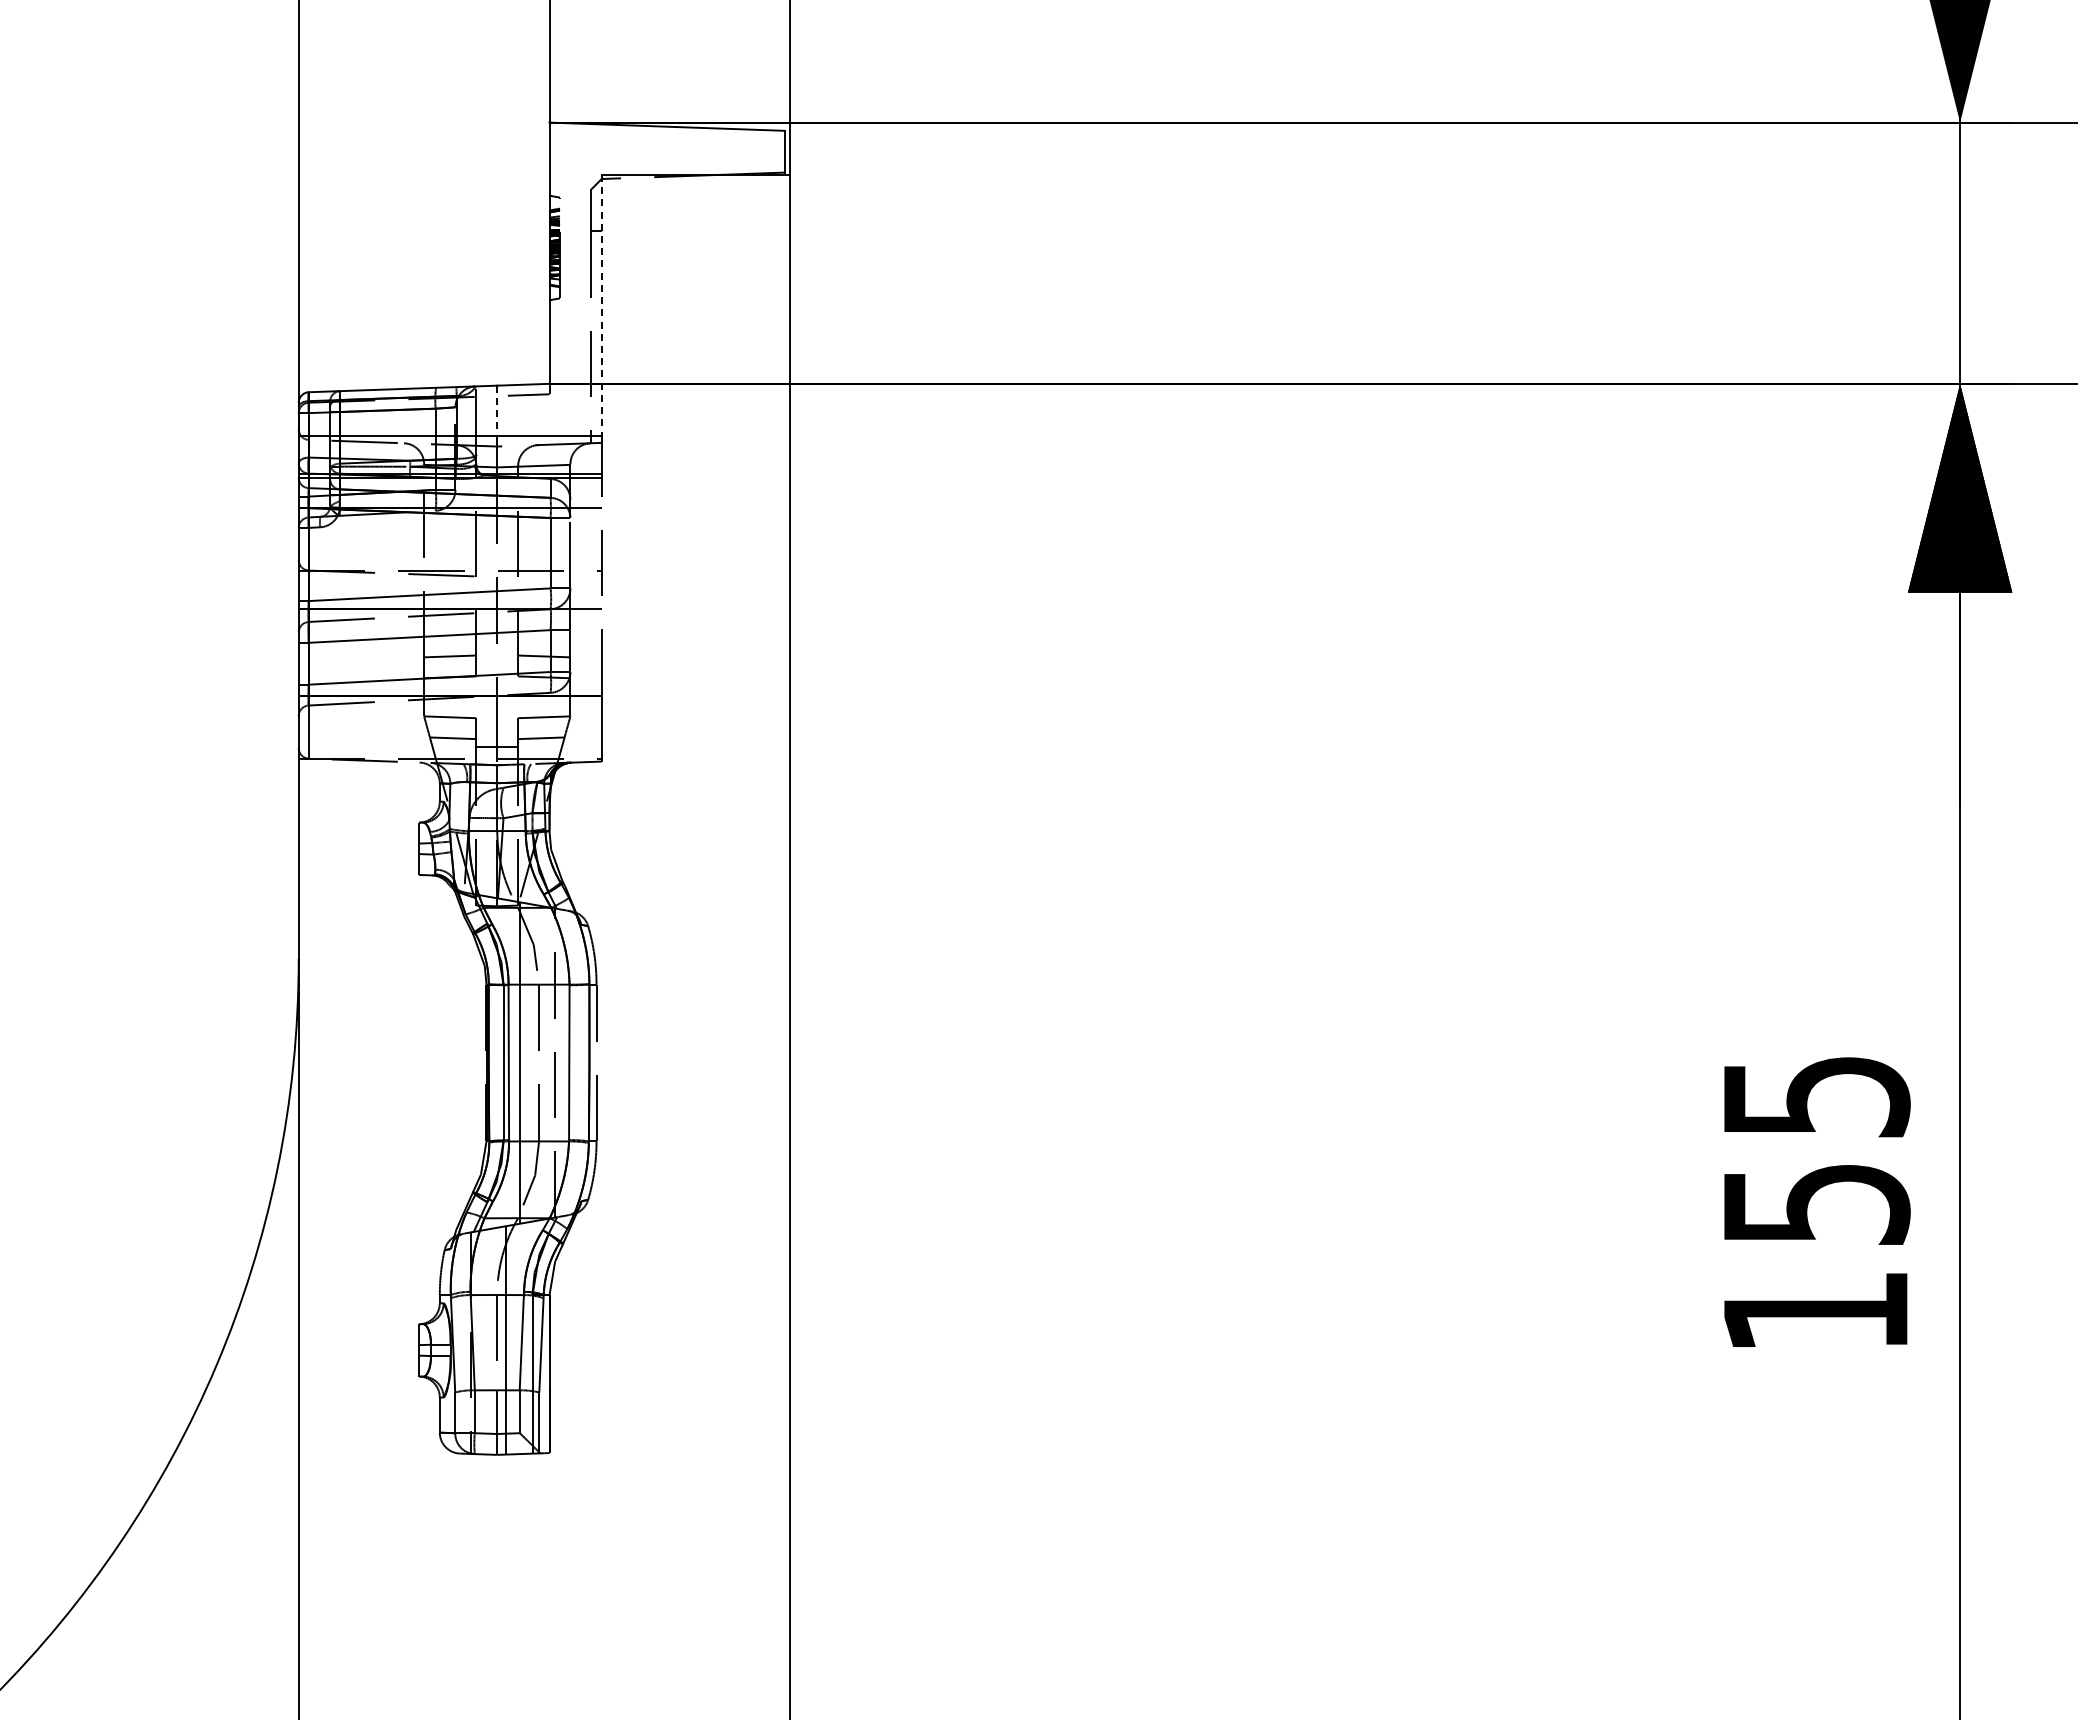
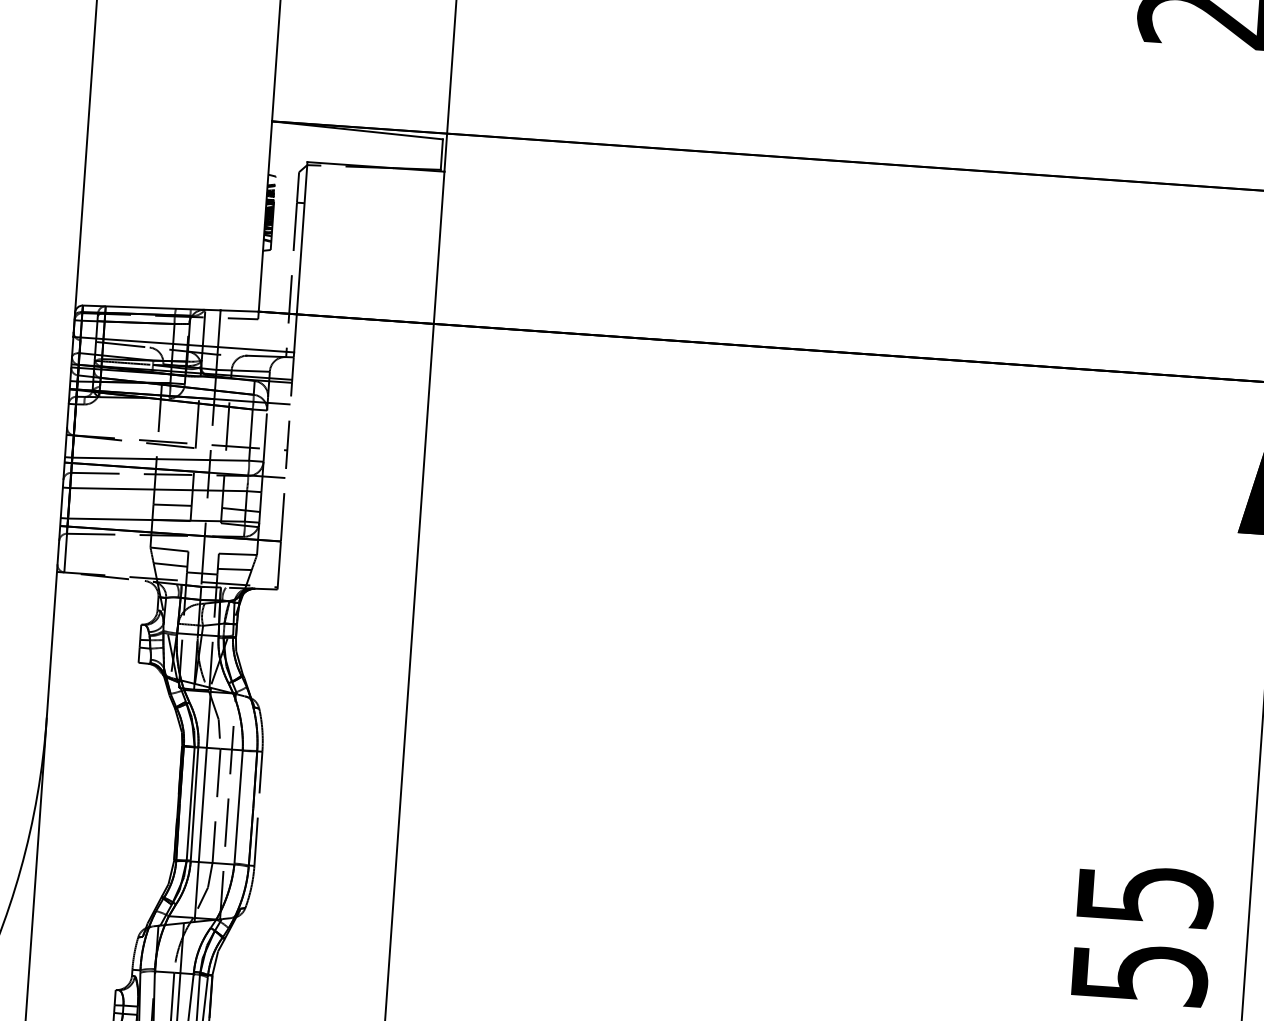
line: (601, 305) -> (300, 257), dashed -> solid
line: (497, 411) -> (219, 329), dashed -> solid

